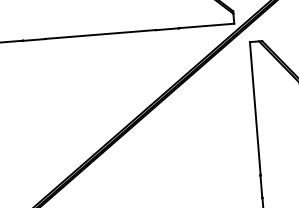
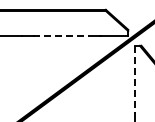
line: (101, 35) -> (61, 36), solid -> dashed
line: (255, 109) -> (135, 79), solid -> dashed

